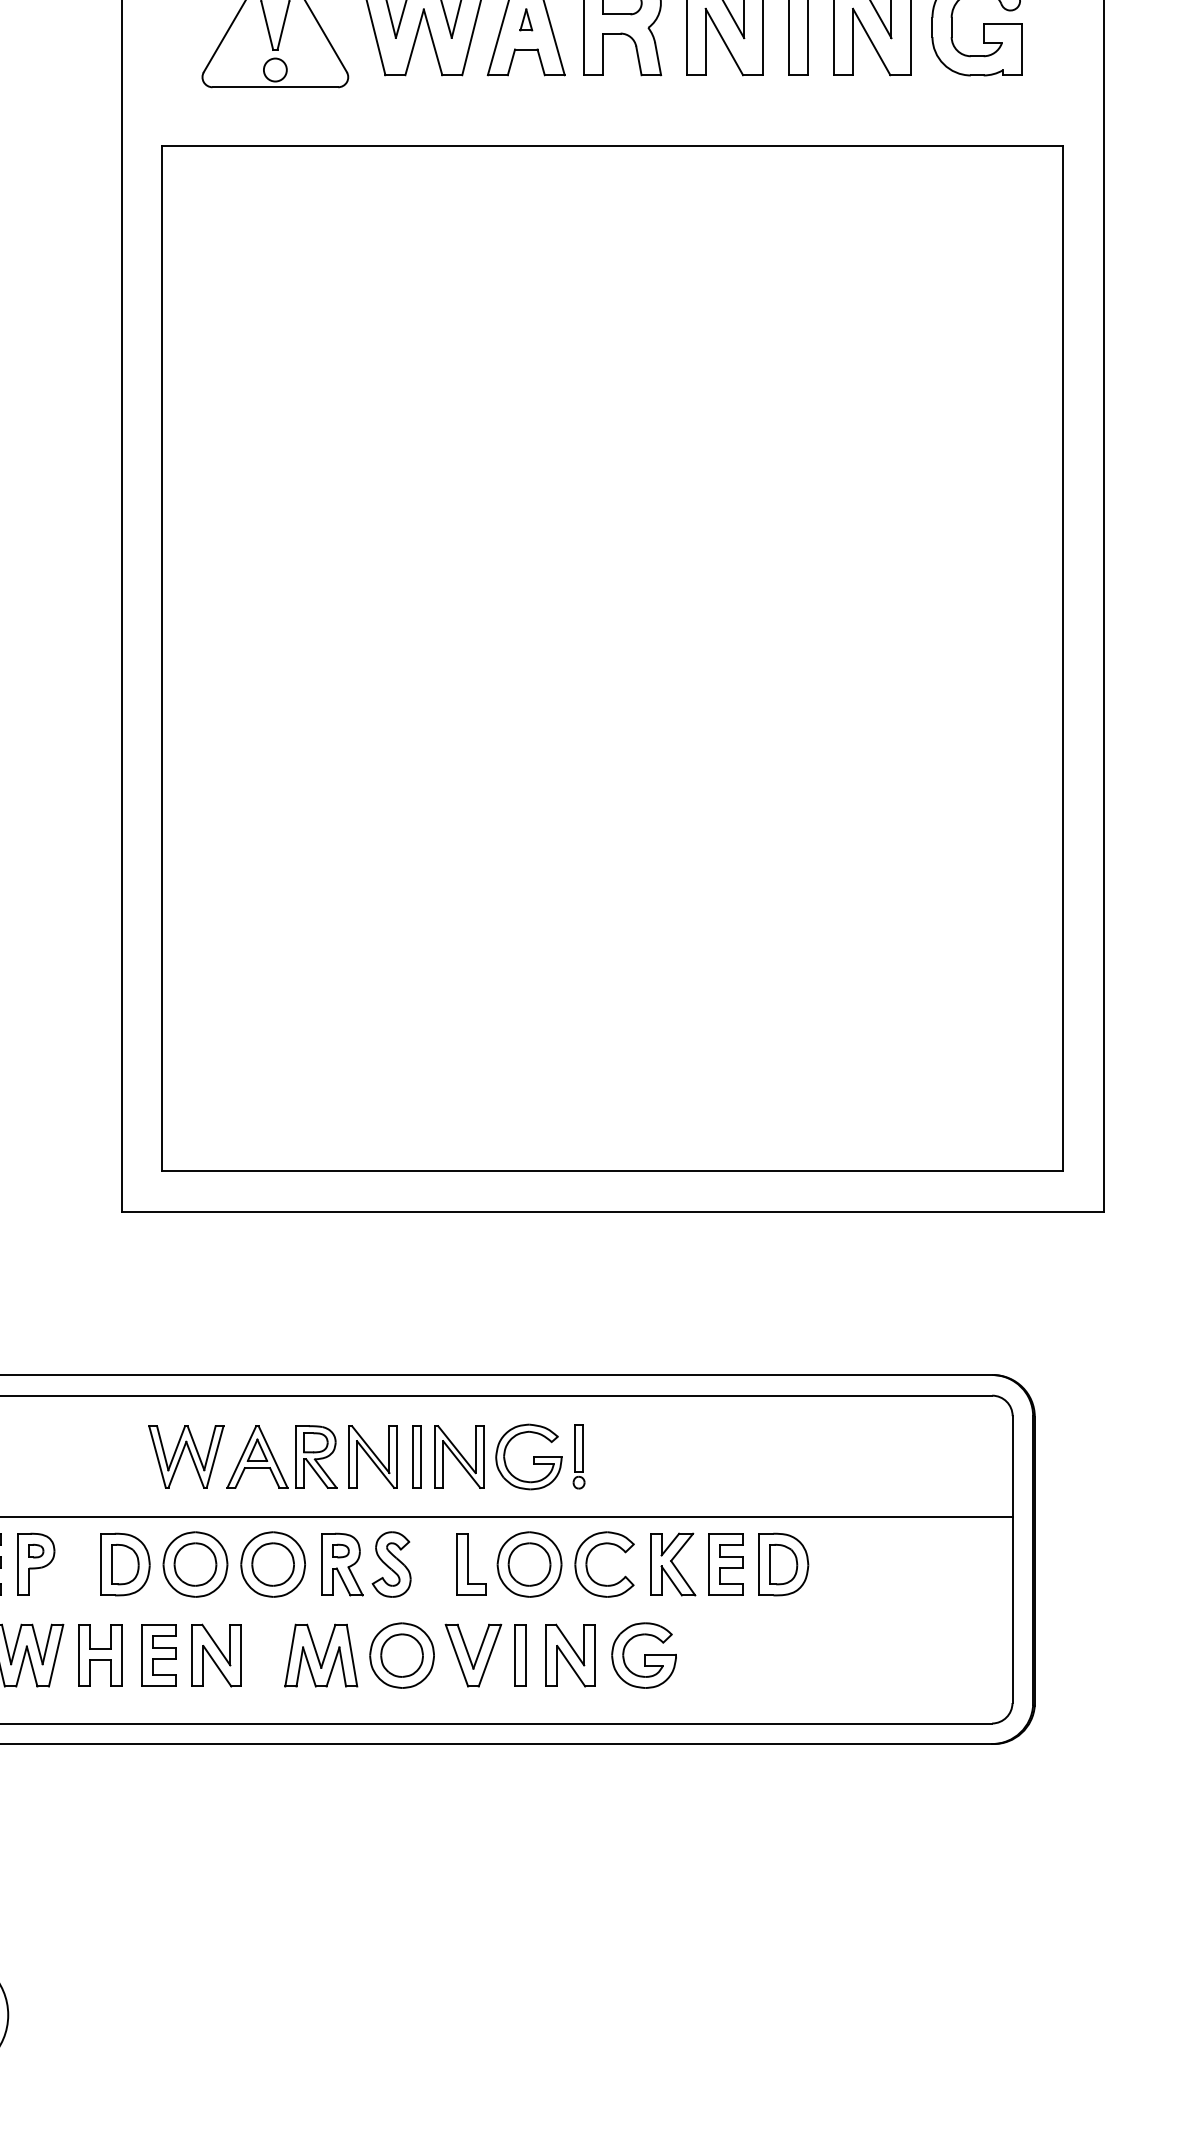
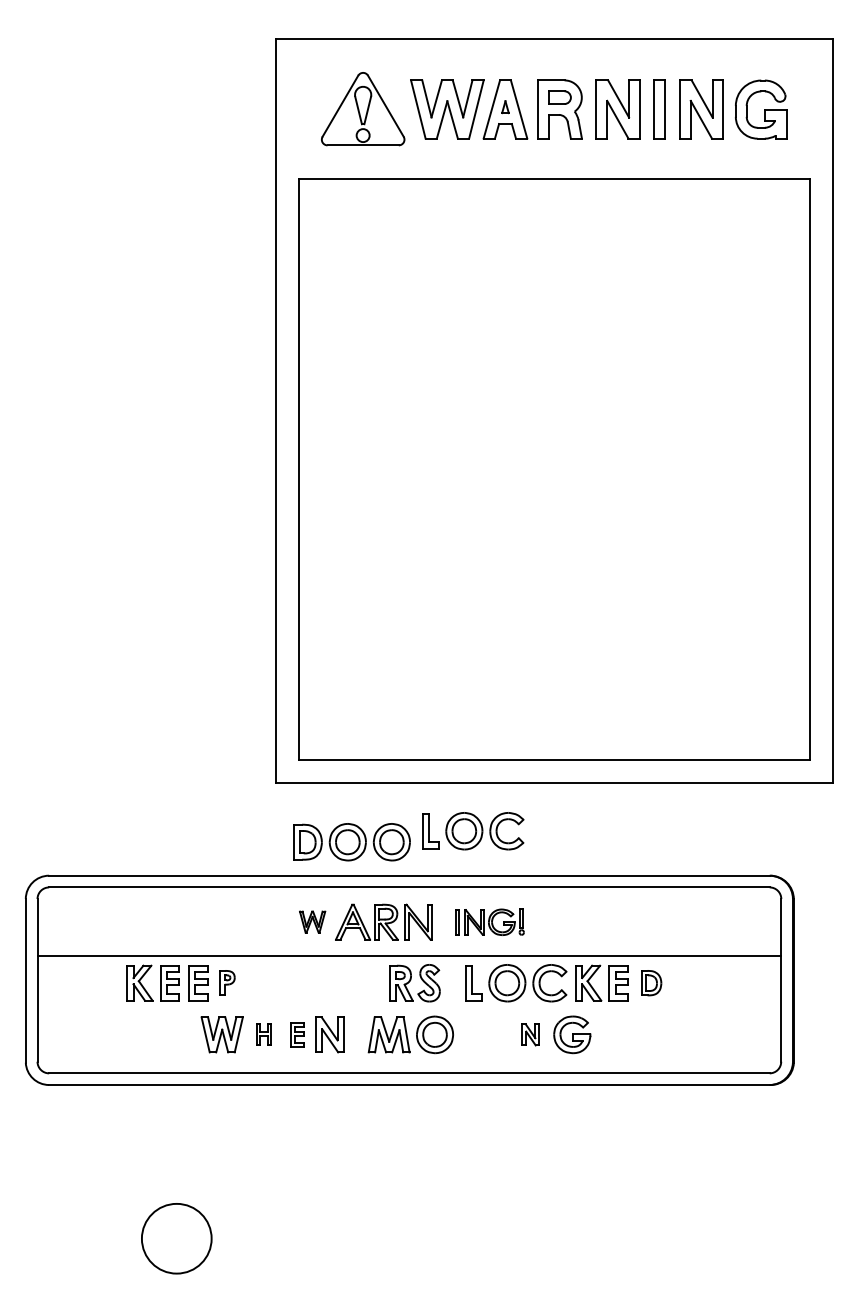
part: (469, 1297) -> (473, 831), added
part: (186, 1455) -> (312, 921), size x0.6
part: (498, 1457) -> (489, 922), size x0.7
part: (36, 1563) -> (227, 982), size x0.7
part: (783, 1563) -> (651, 982), size x0.7
part: (201, 1565) -> (351, 842), moved
part: (99, 1654) -> (263, 1034), size x0.6
part: (159, 1654) -> (297, 1034), size x0.7
part: (484, 1654) -> (481, 1034), removed
part: (570, 1654) -> (530, 1034), size x0.6

